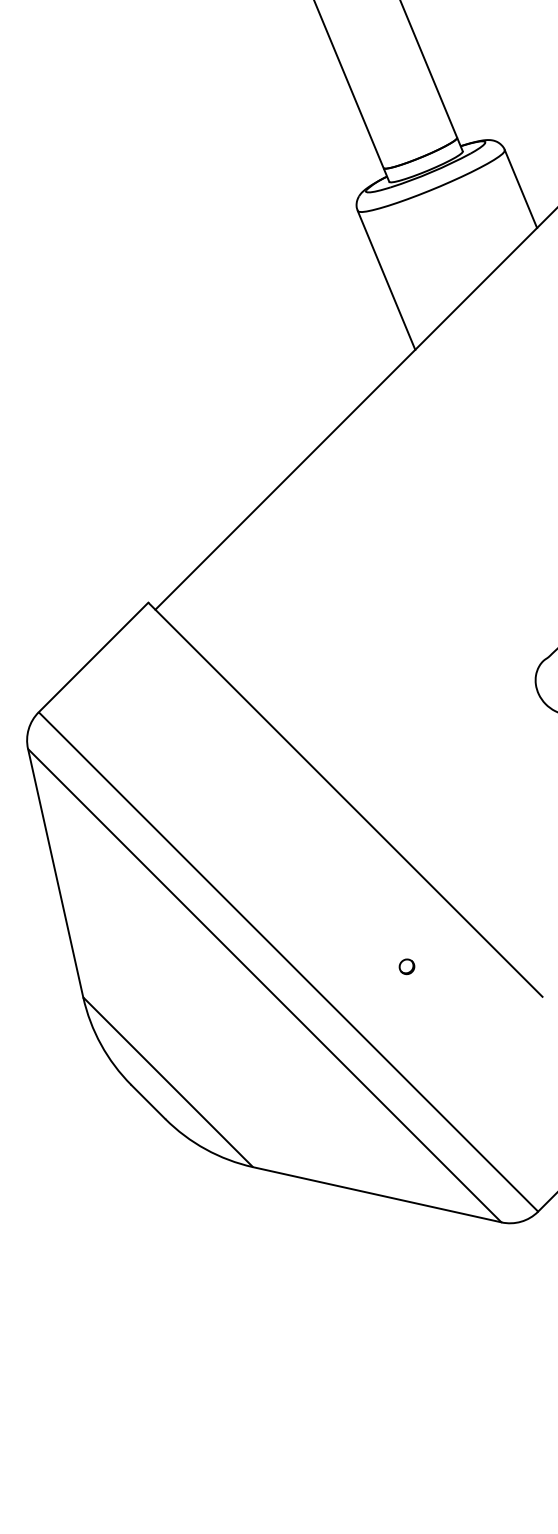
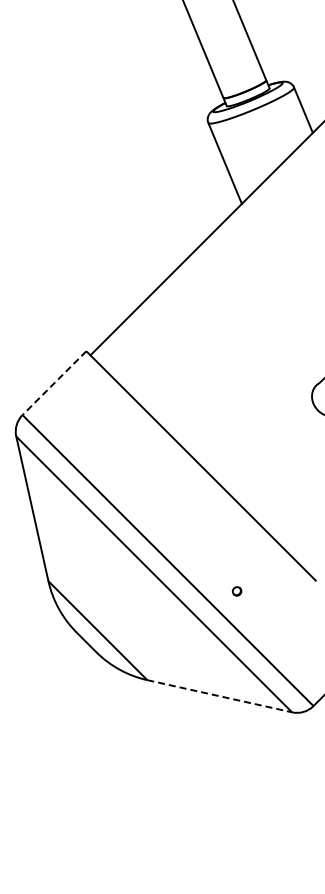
line: (93, 658) -> (54, 383), solid -> dashed
part: (405, 966) -> (236, 591), moved
line: (378, 1195) -> (220, 696), solid -> dashed

